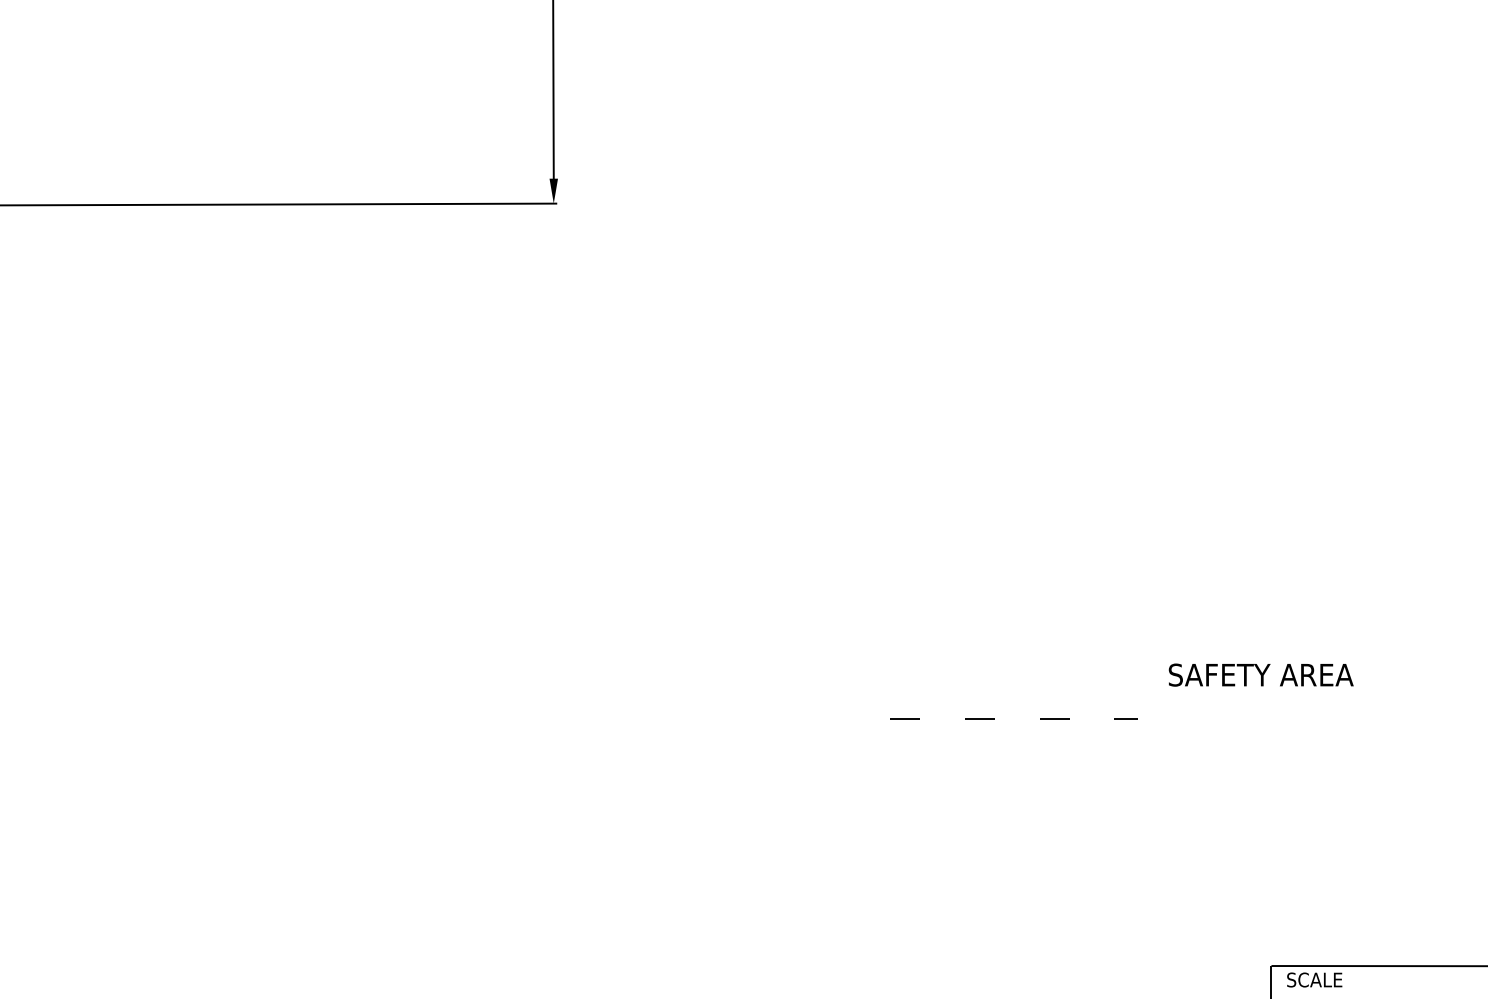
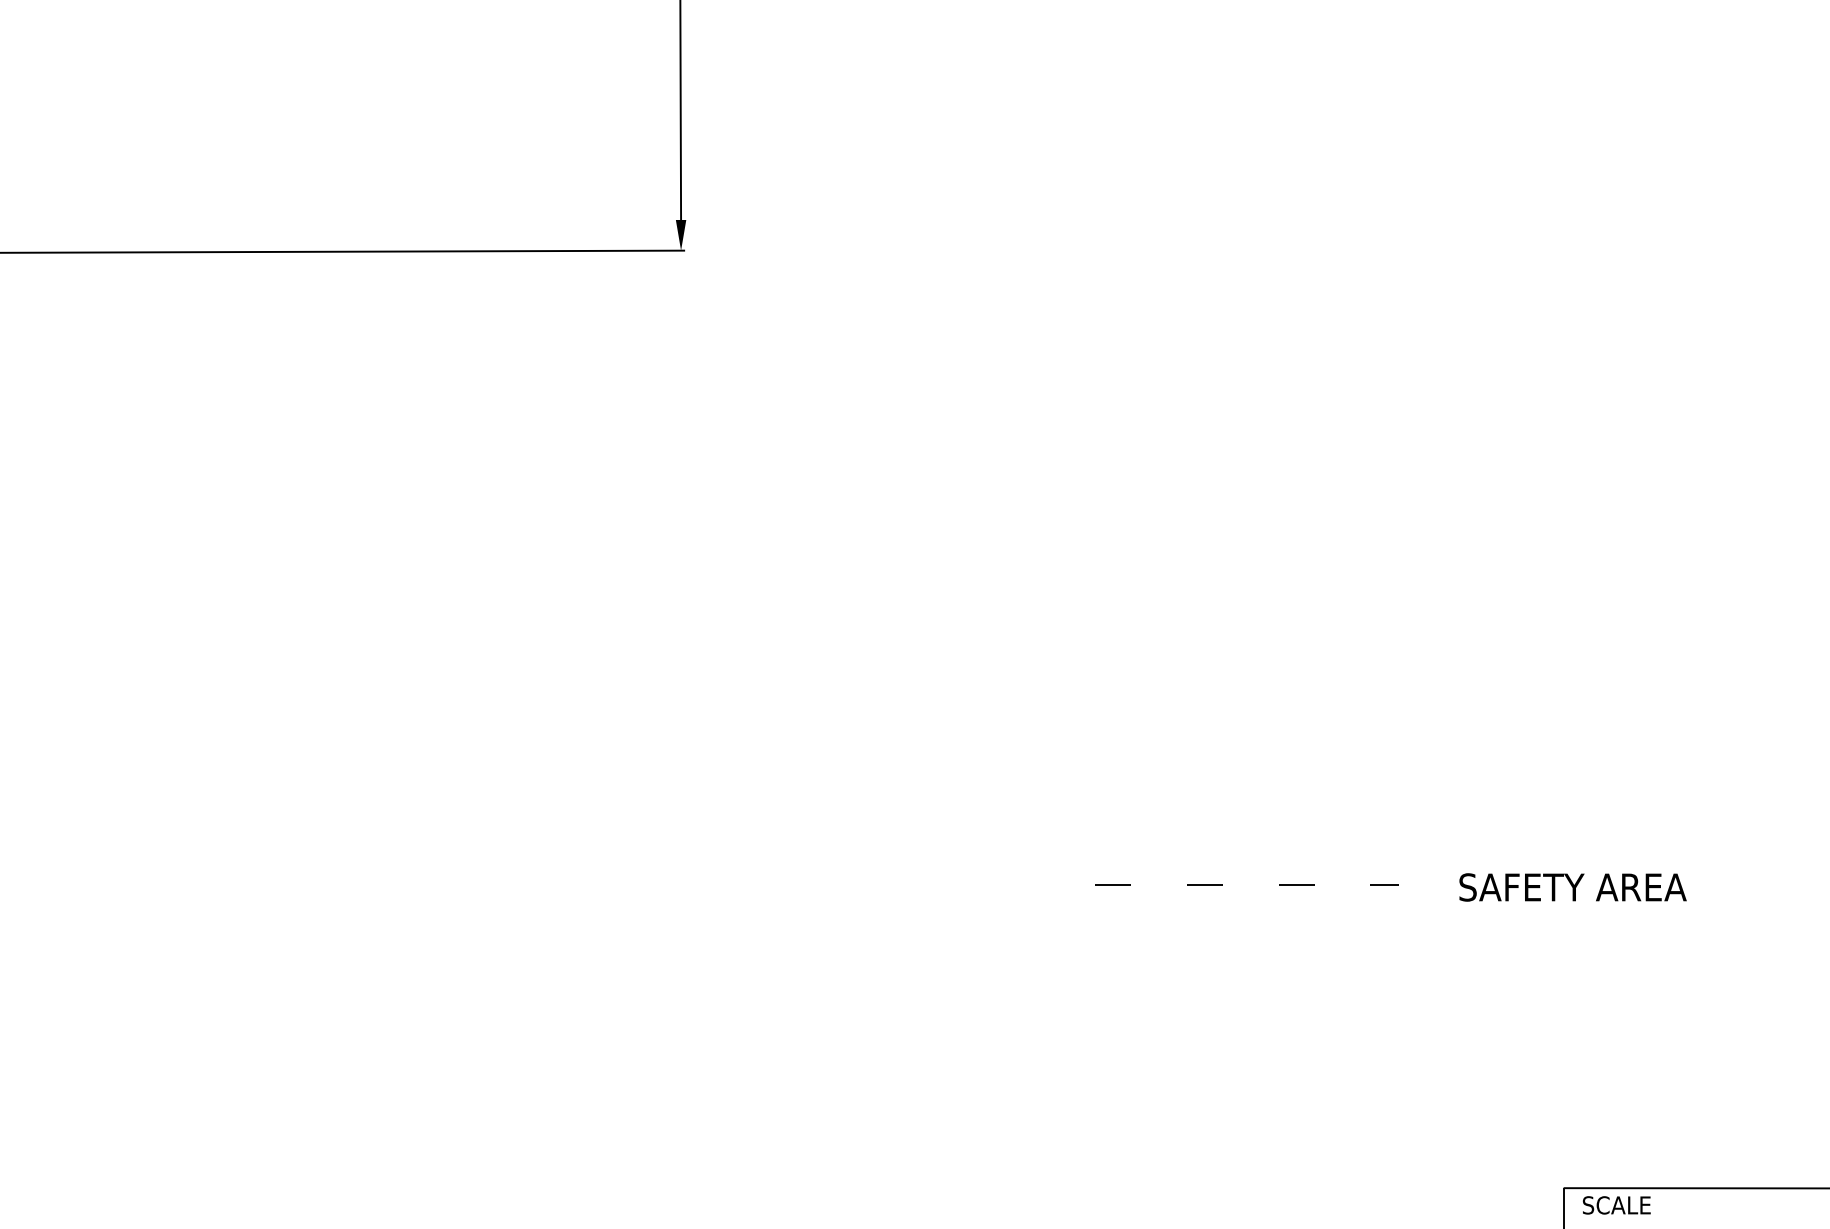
text: (1260, 675) -> (1572, 887), moved

